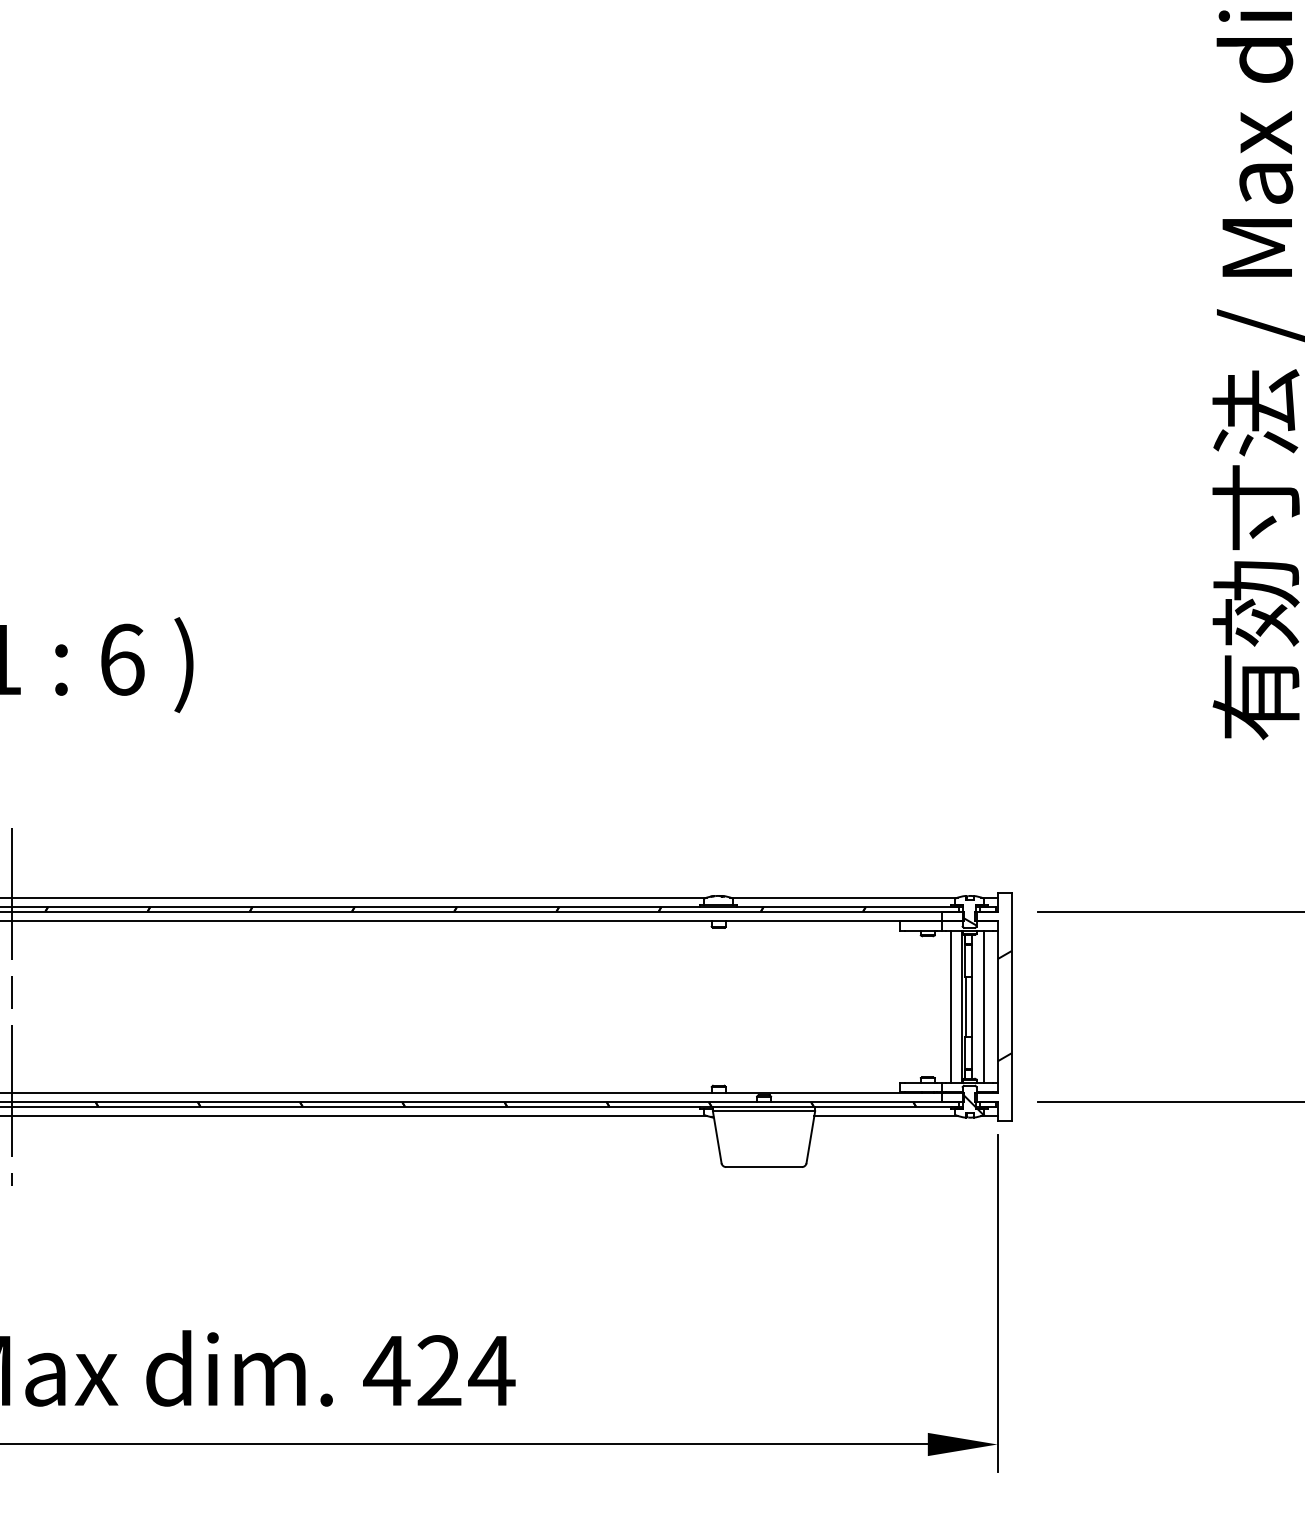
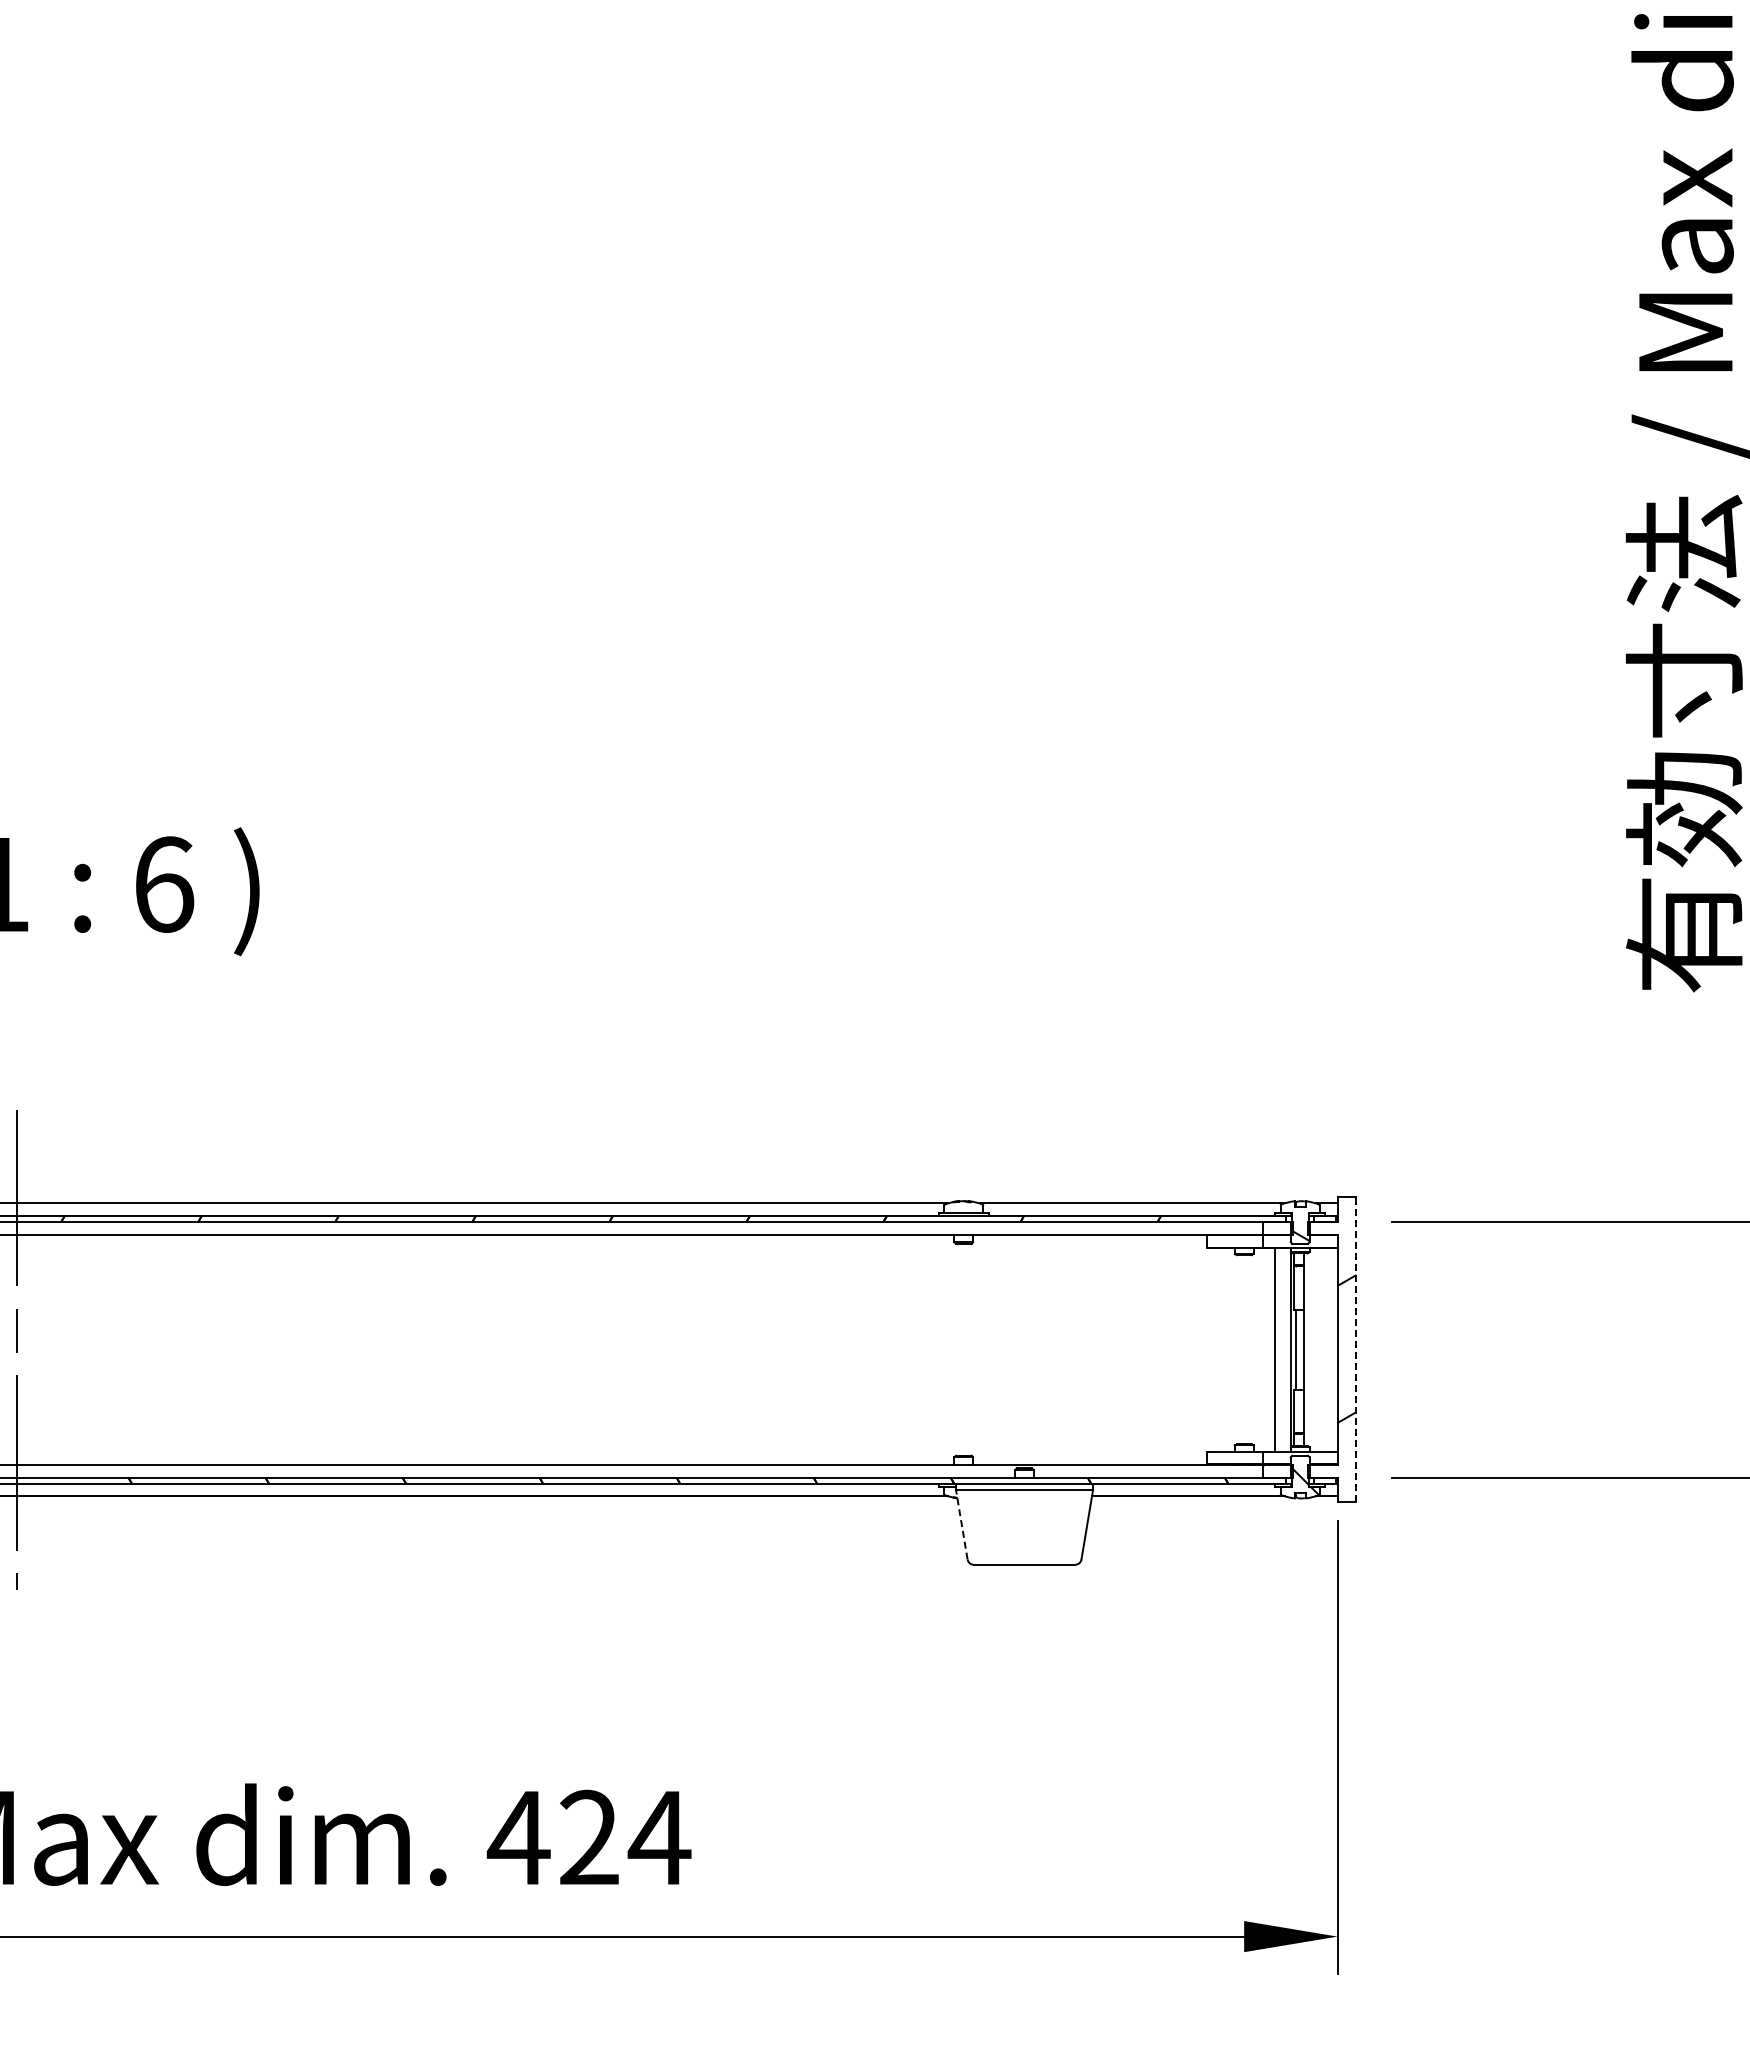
line: (983, 1006) -> (1318, 1349), removed
line: (1011, 1006) -> (1356, 1349), solid -> dashed
line: (717, 1137) -> (961, 1524), solid -> dashed

